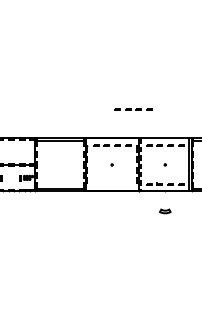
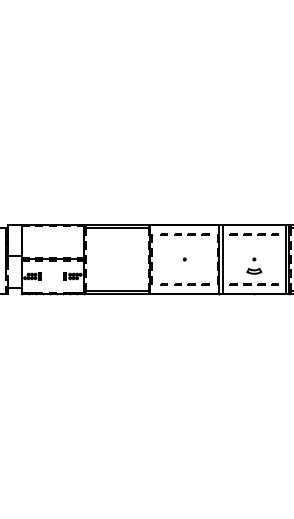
line: (130, 109) -> (181, 284), moved
line: (141, 164) -> (223, 259), dashed -> solid
part: (165, 211) -> (254, 271), moved

